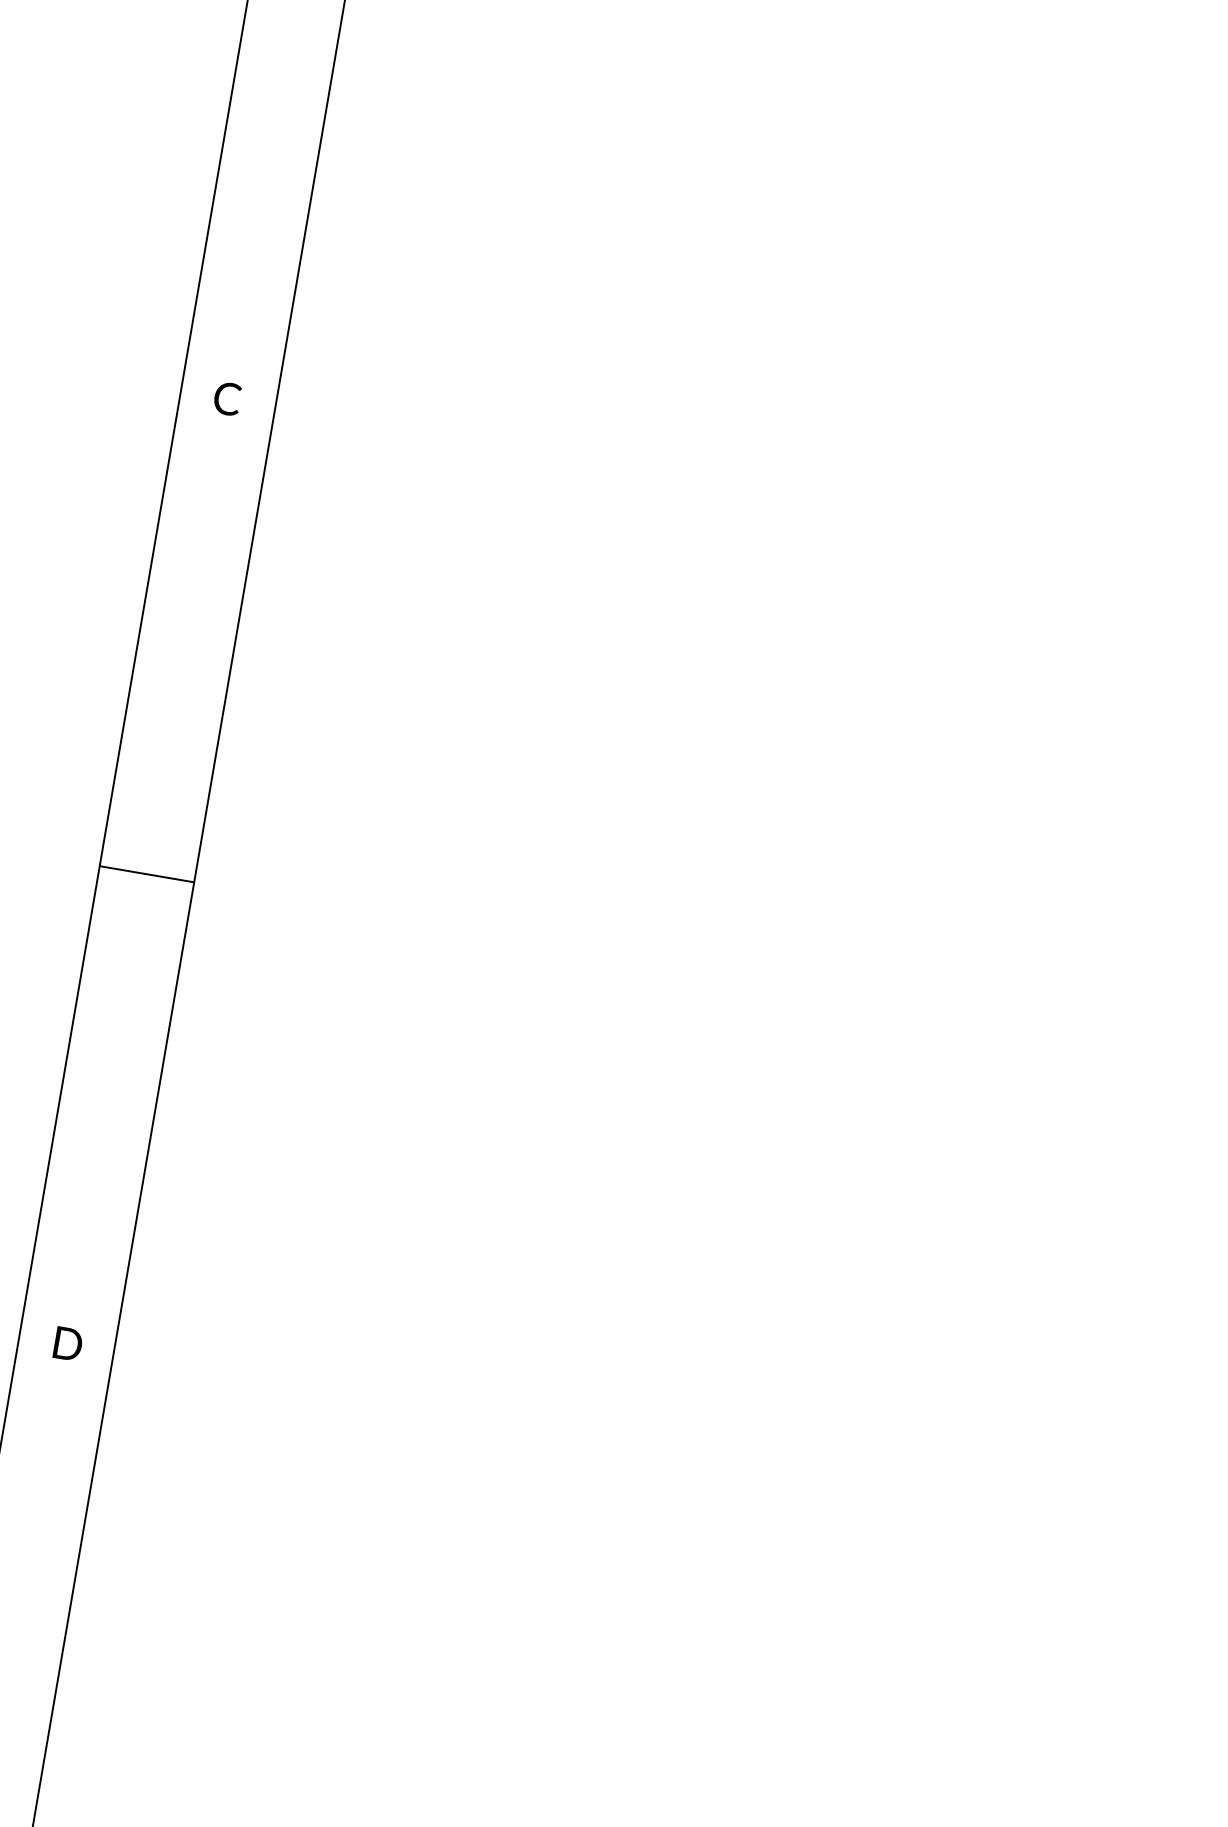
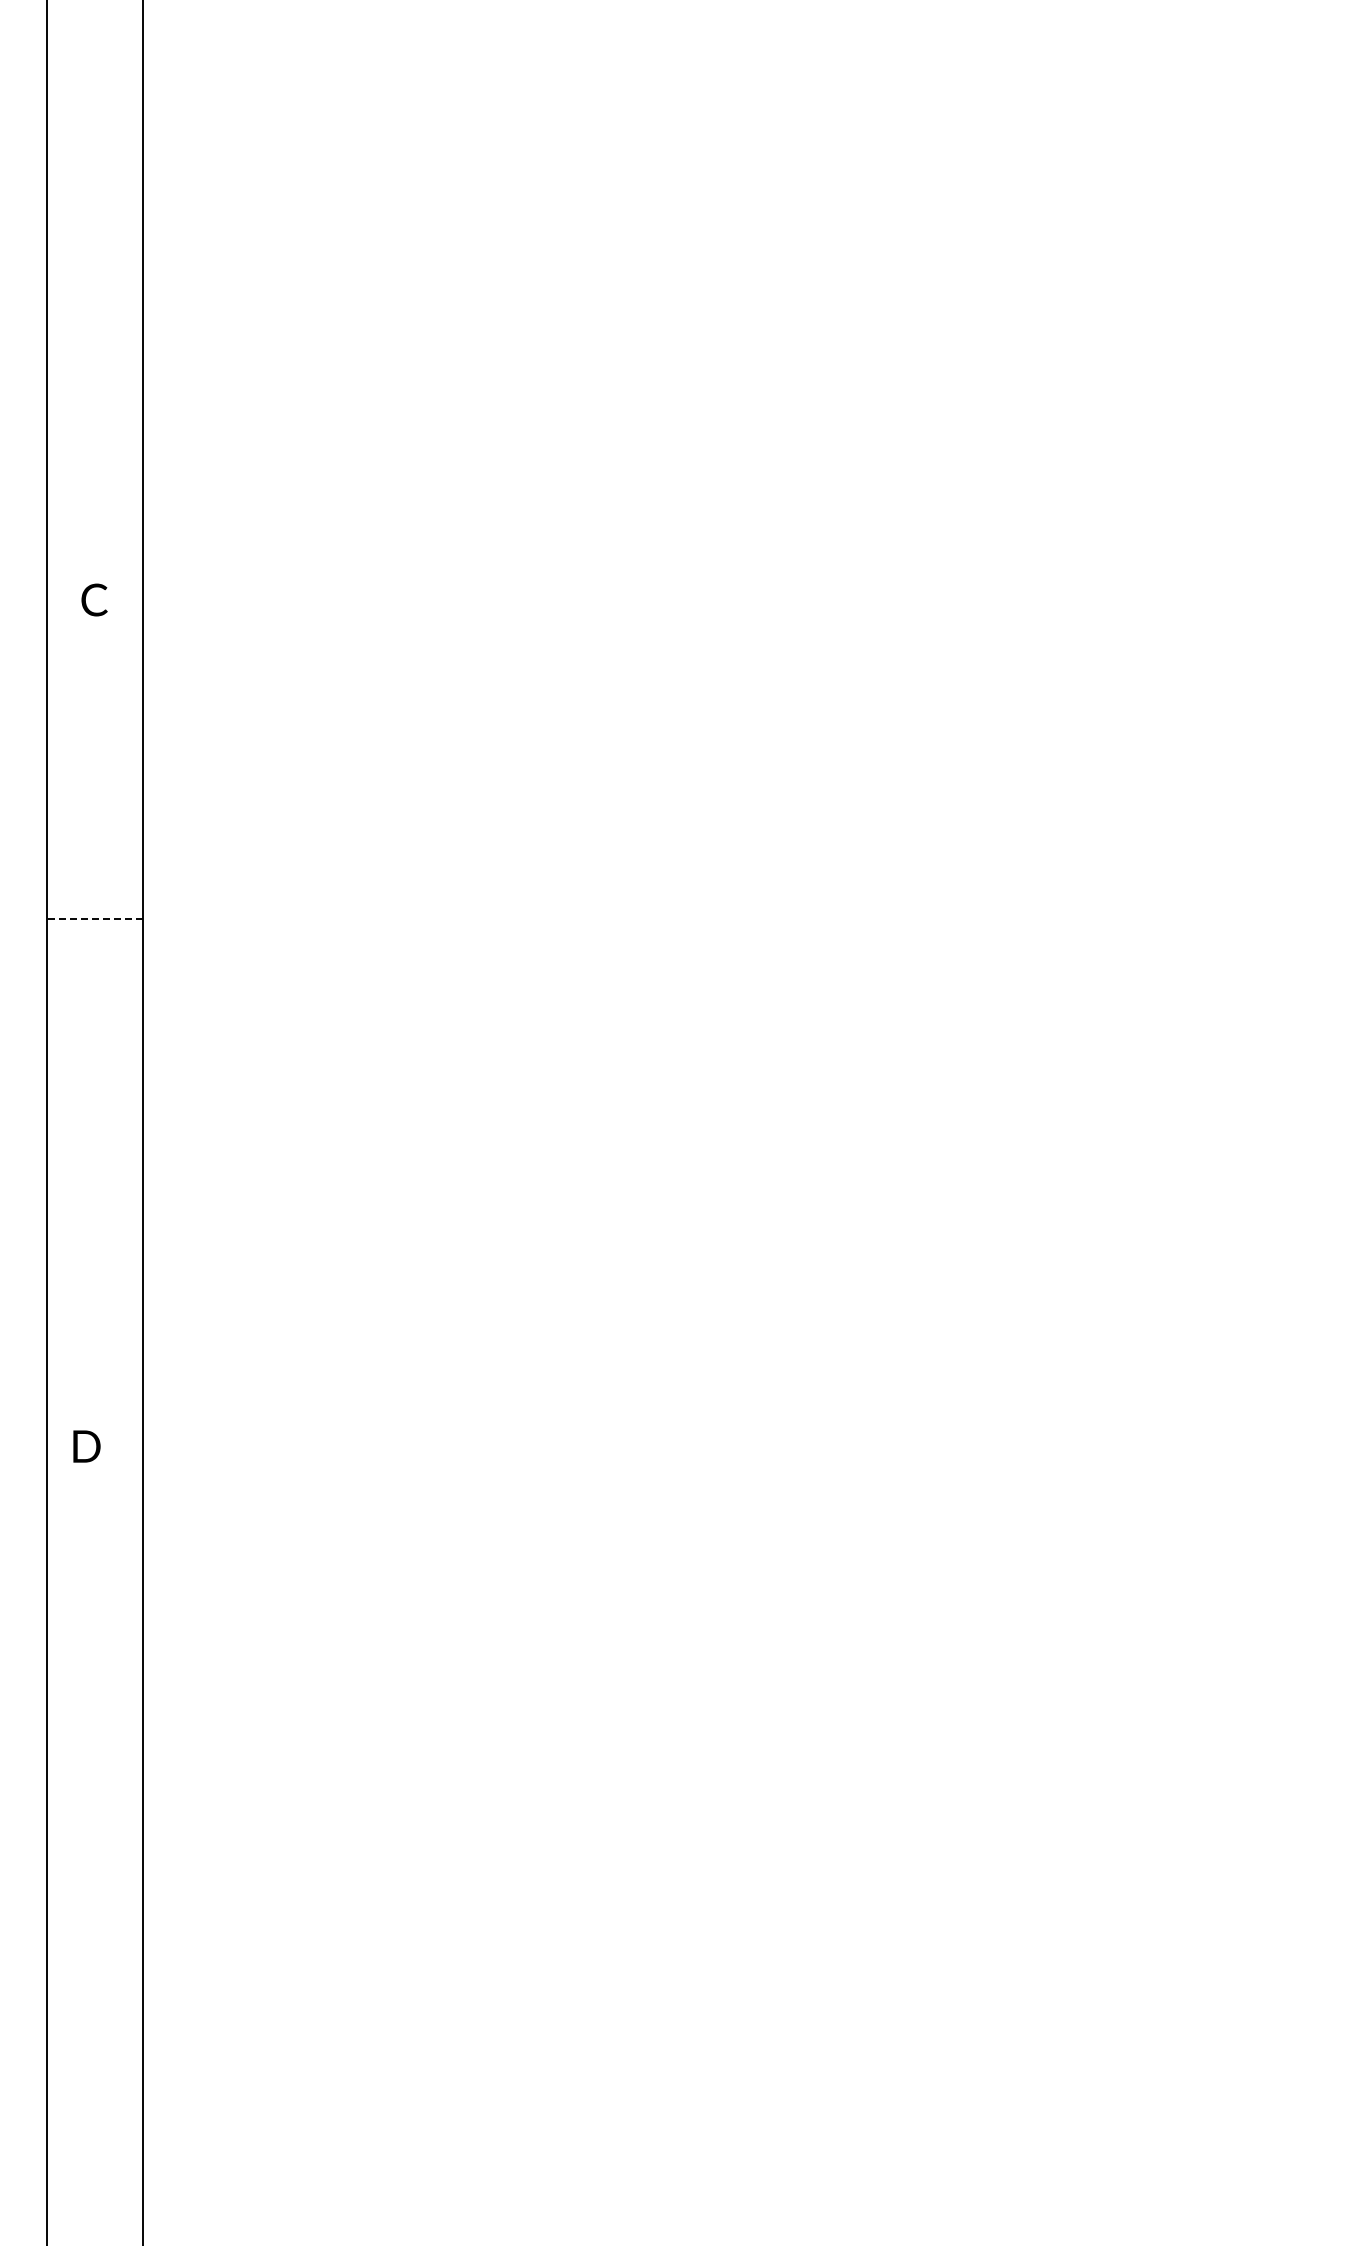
text: (227, 398) -> (94, 599), moved
line: (147, 874) -> (95, 919), solid -> dashed
text: (67, 1343) -> (86, 1446), moved

